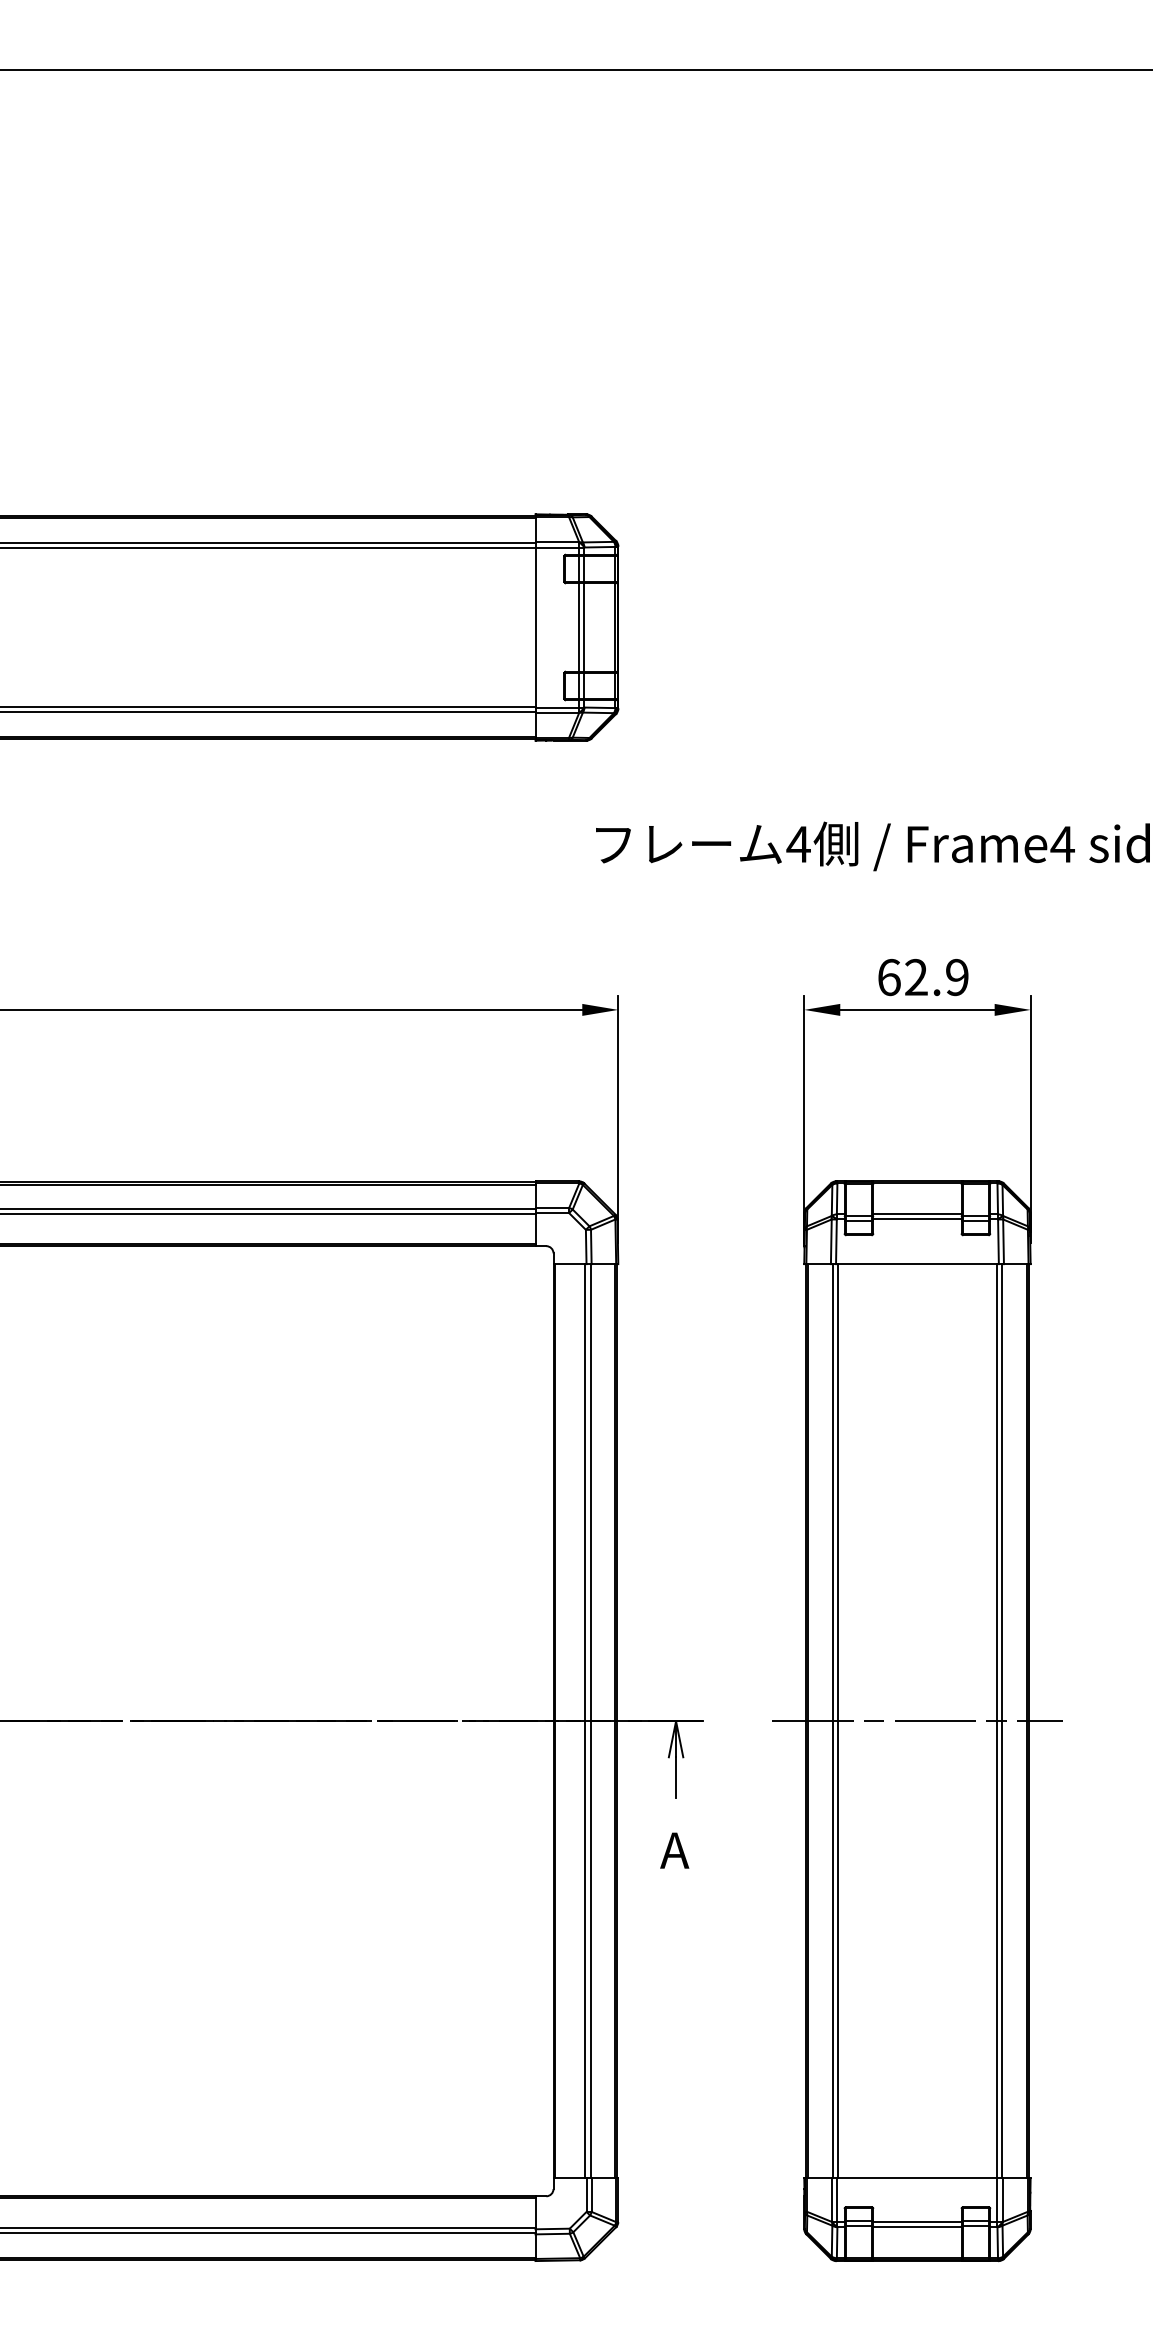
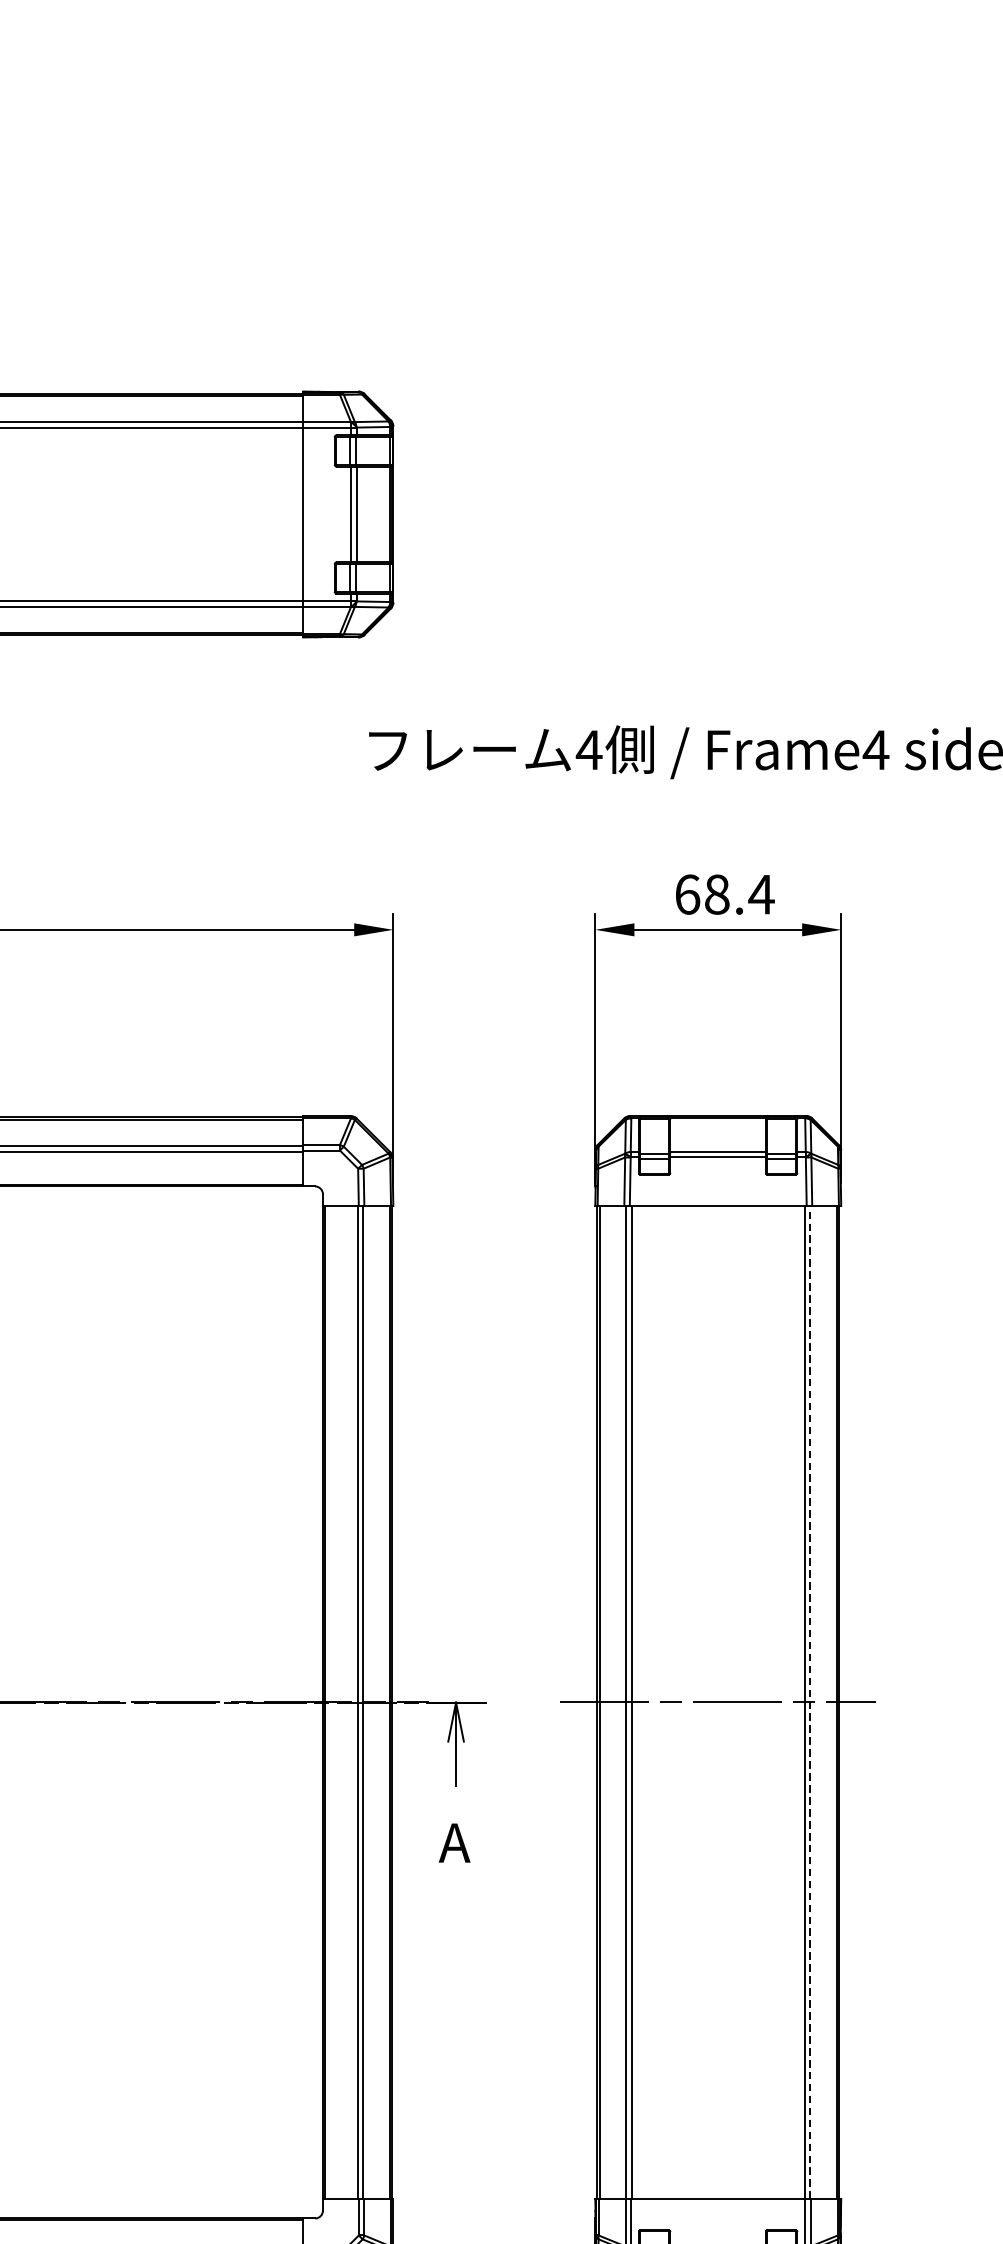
text: (937, 977) -> (740, 894), 62.9 -> 68.4
line: (1002, 1720) -> (810, 1701), solid -> dashed

